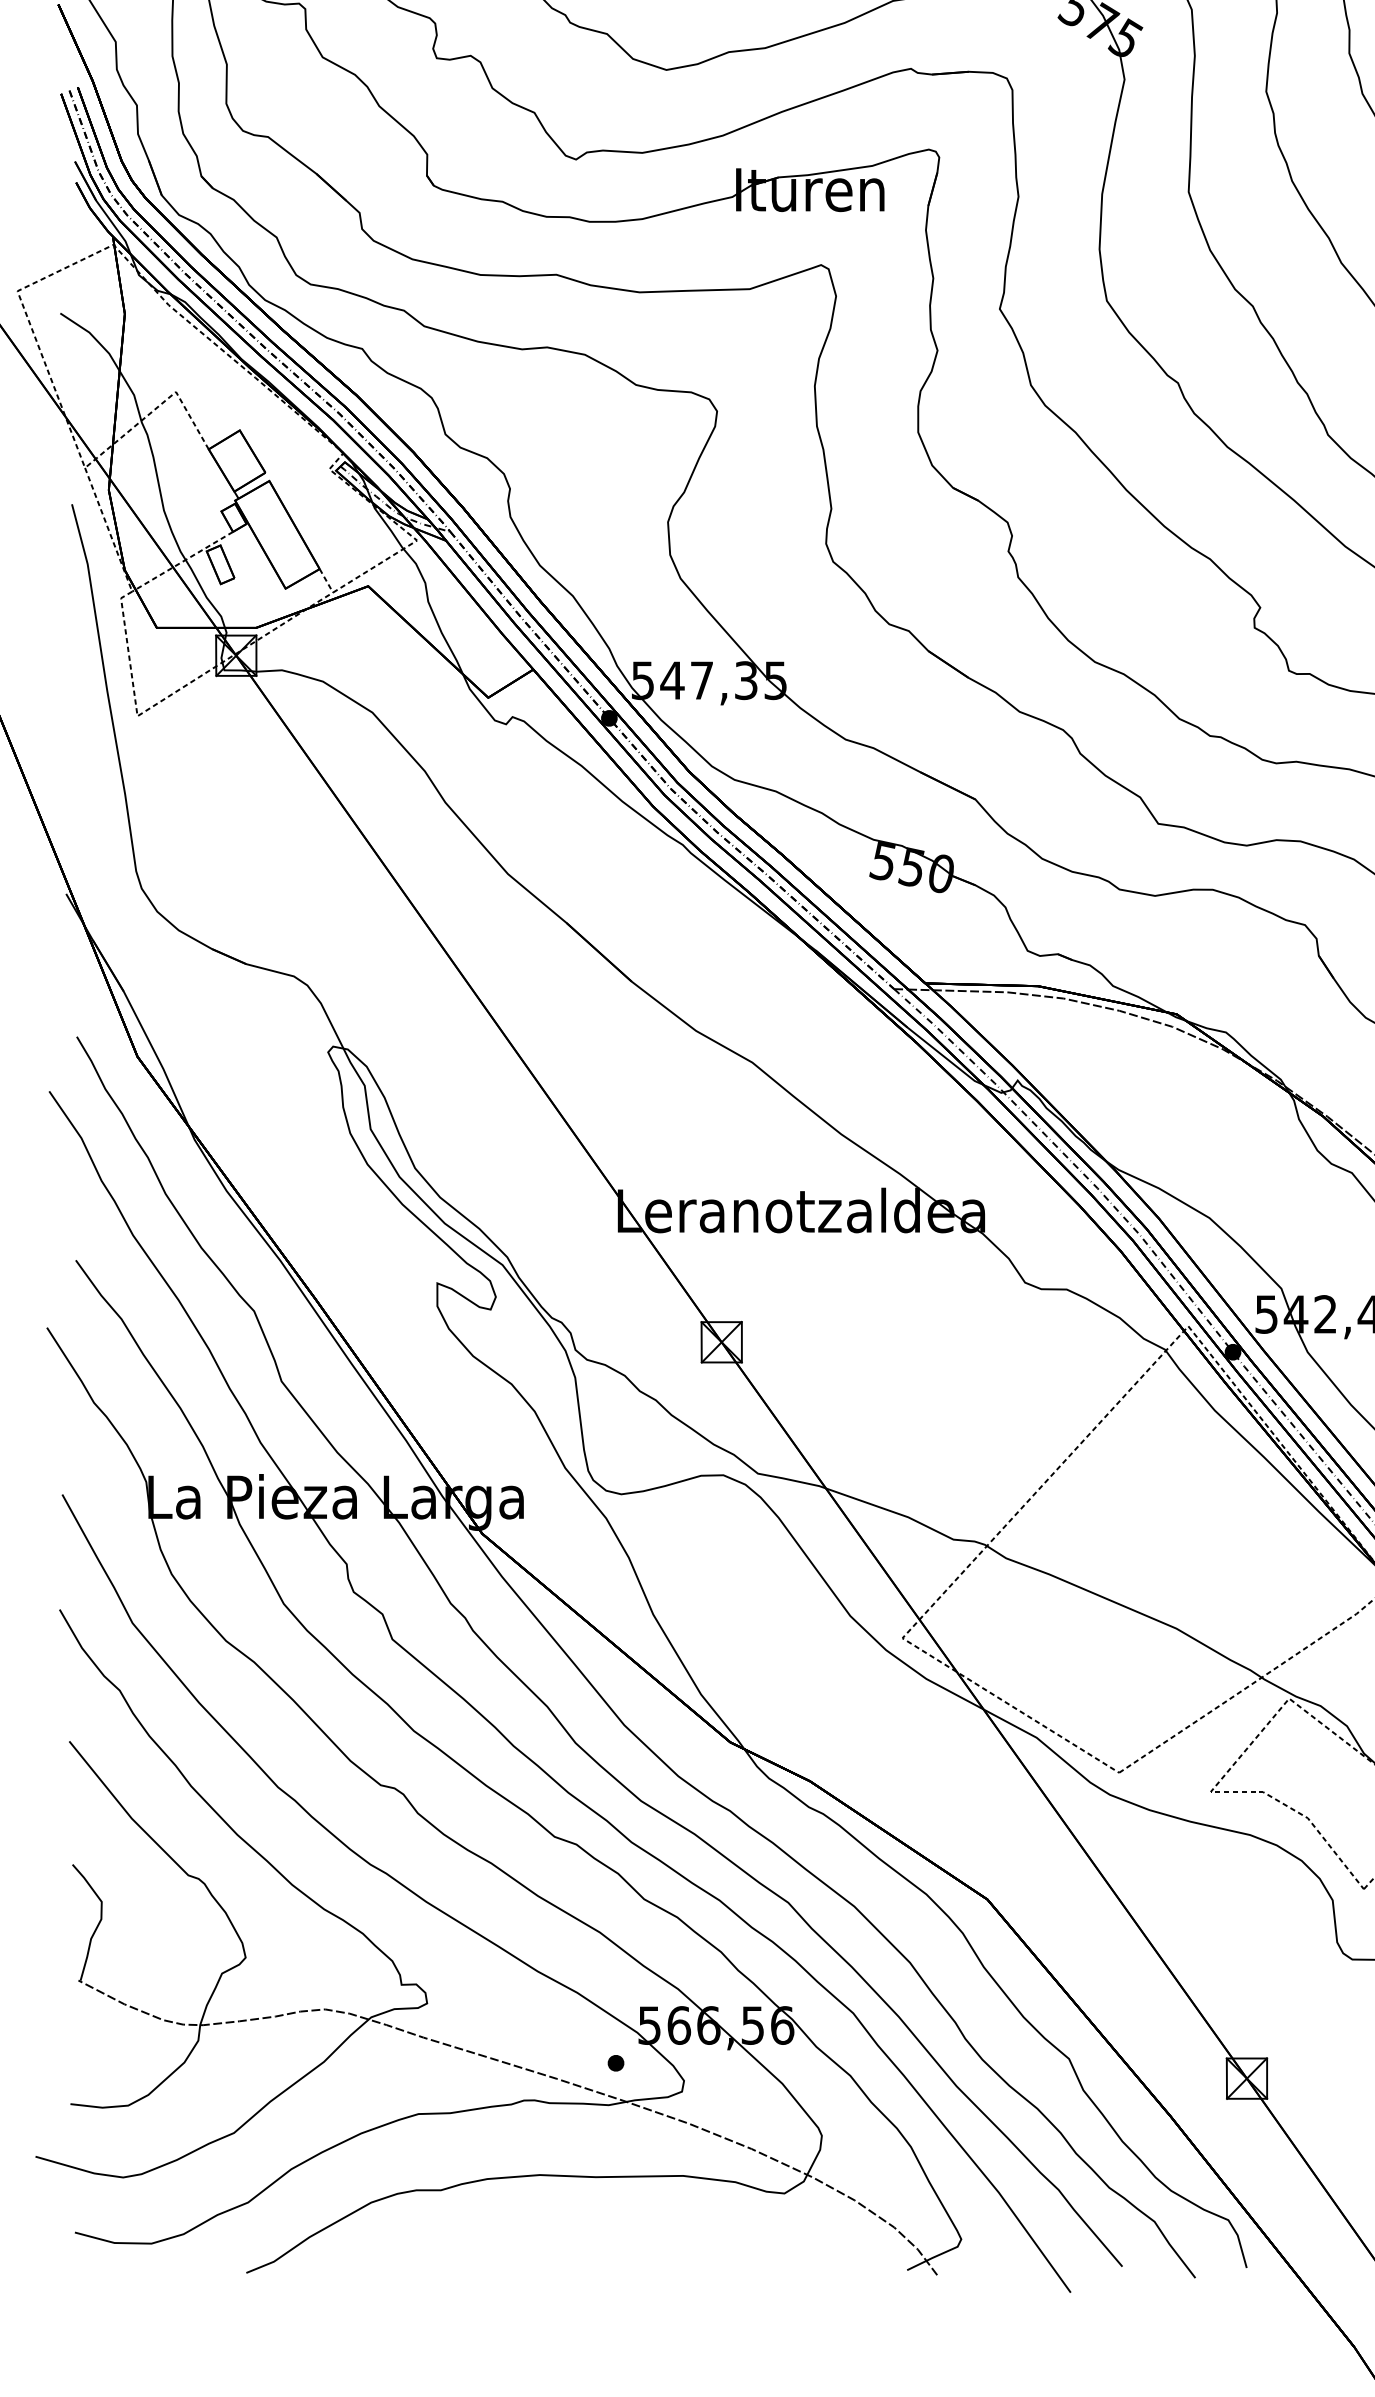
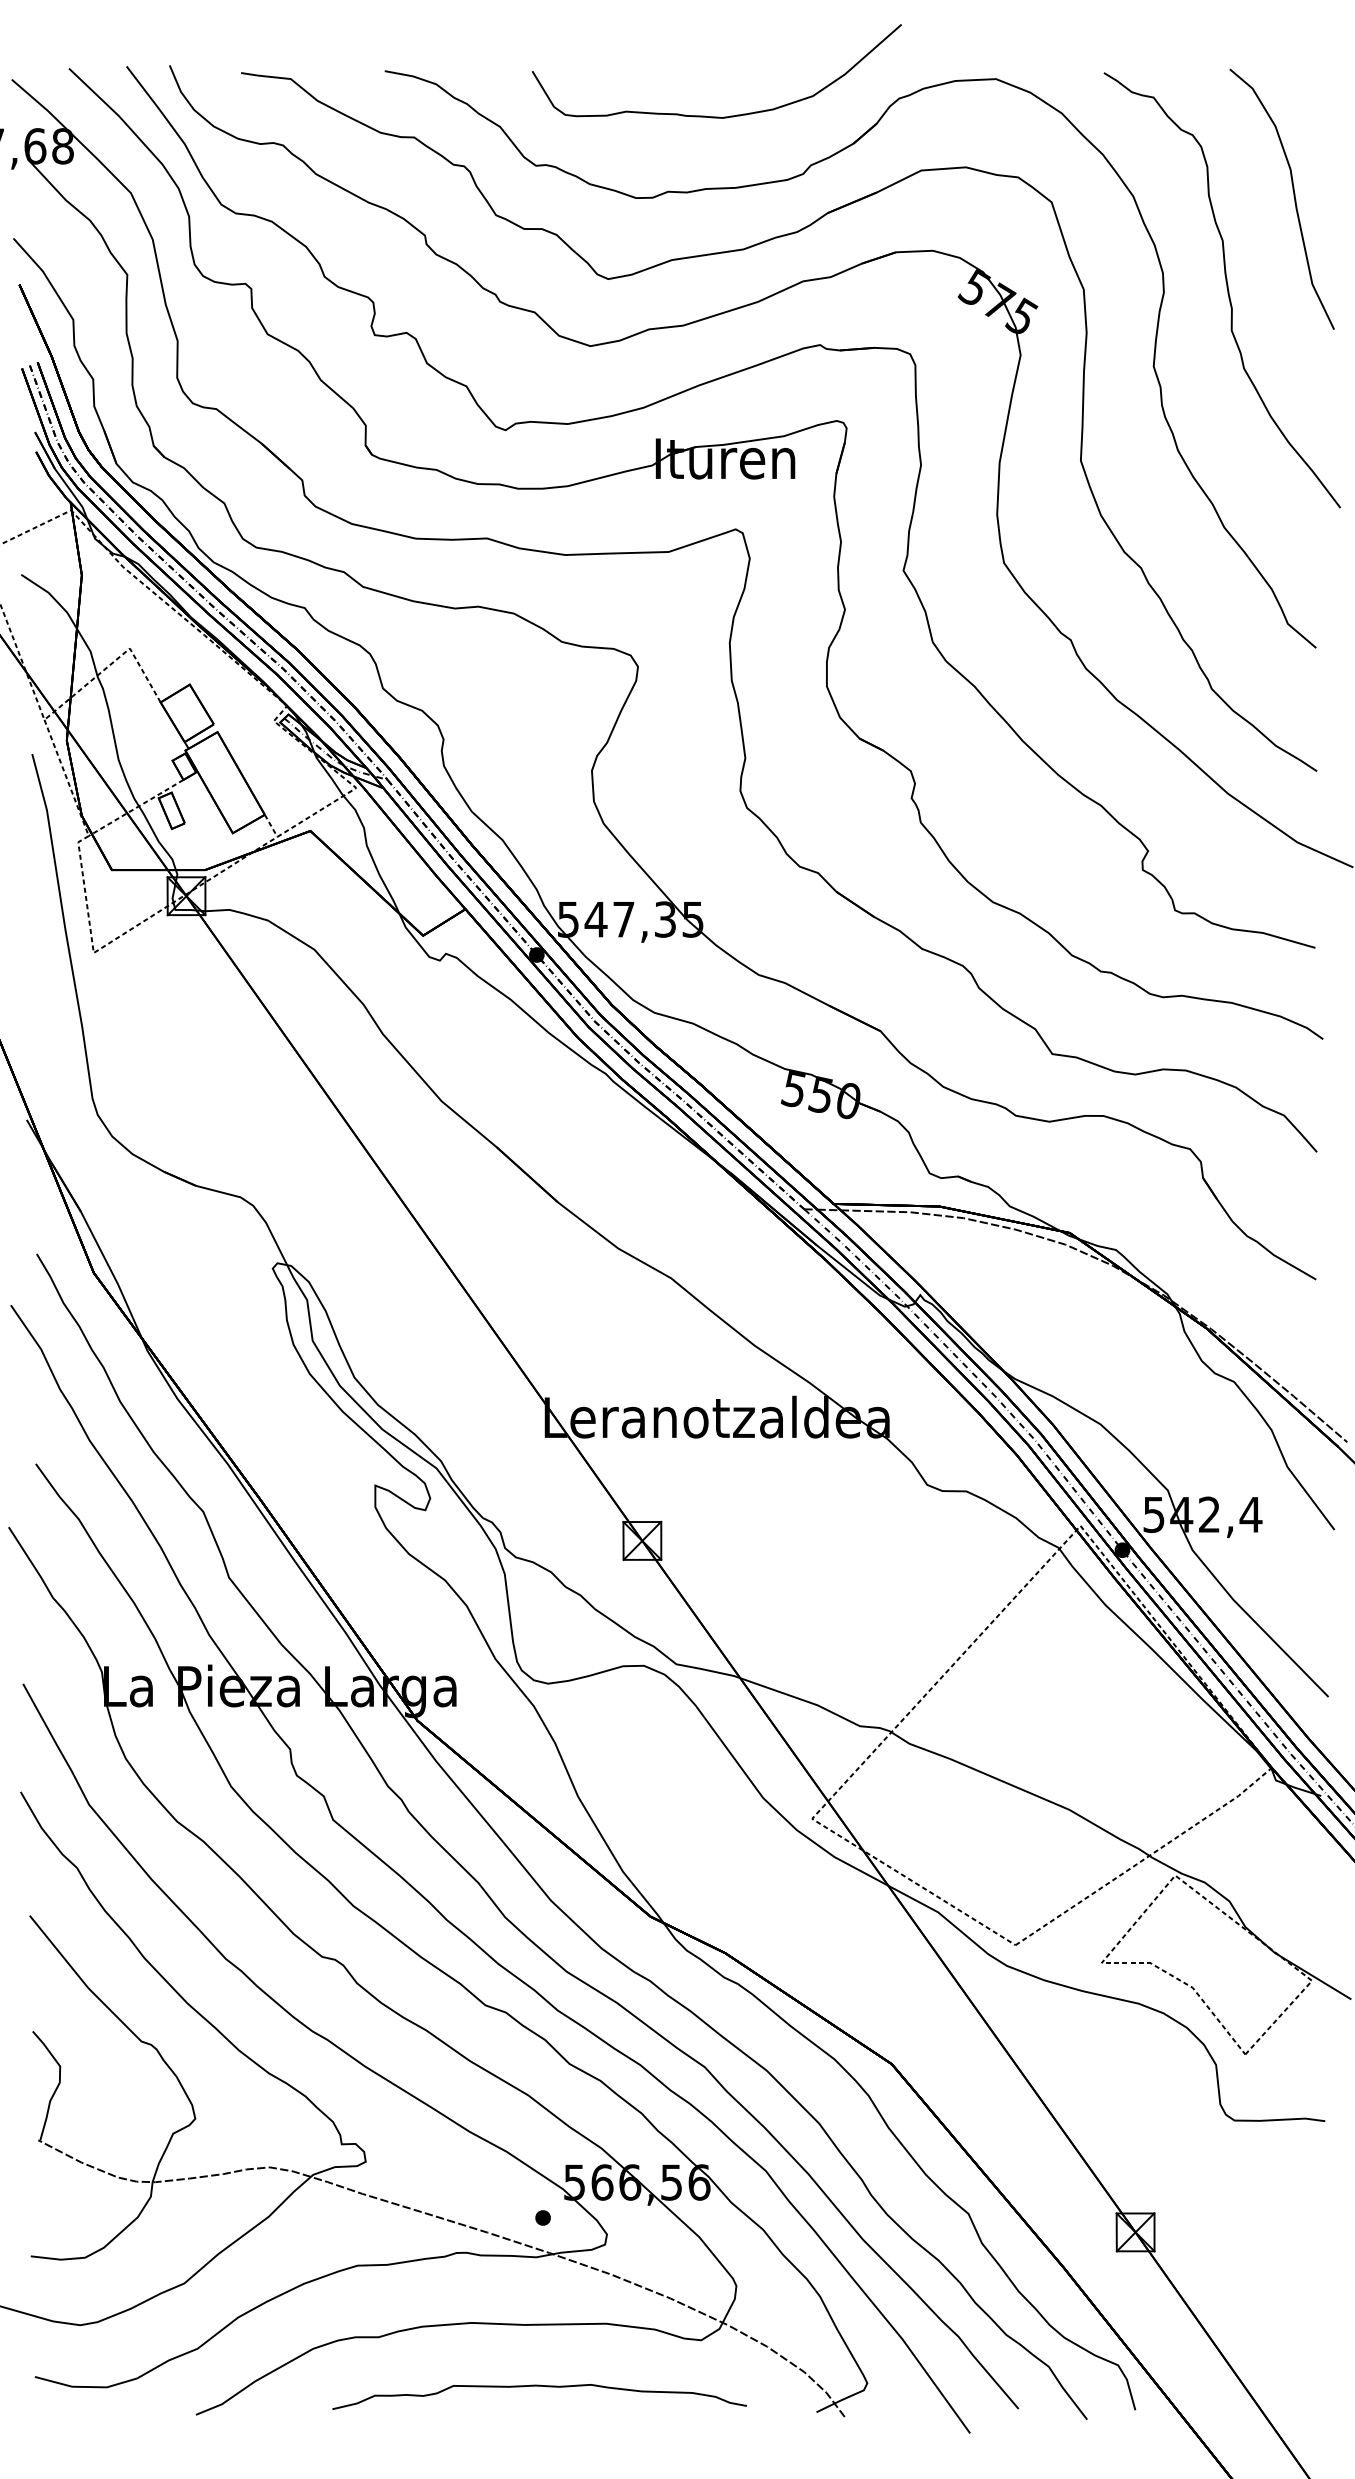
curve: (612, 2242) -> (539, 2386), added

